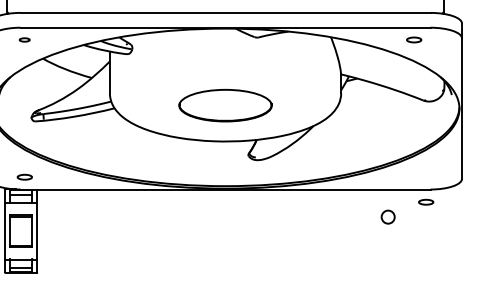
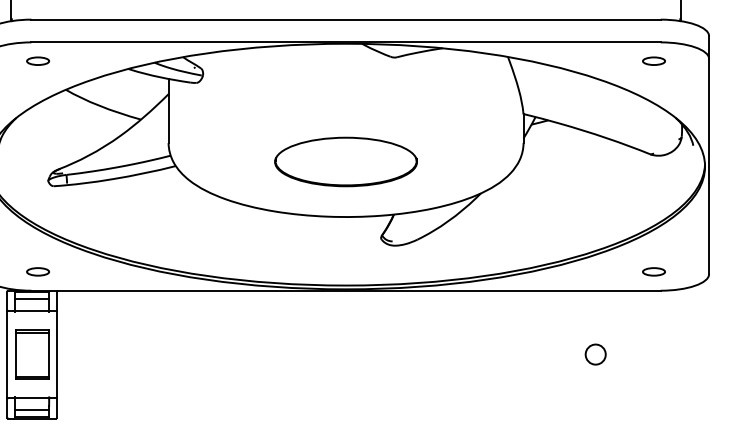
part: (24, 39) -> (37, 60), size x1.43
part: (414, 39) -> (654, 60), moved
part: (426, 201) -> (654, 270), moved
circle: (387, 216) -> (594, 353), moved

